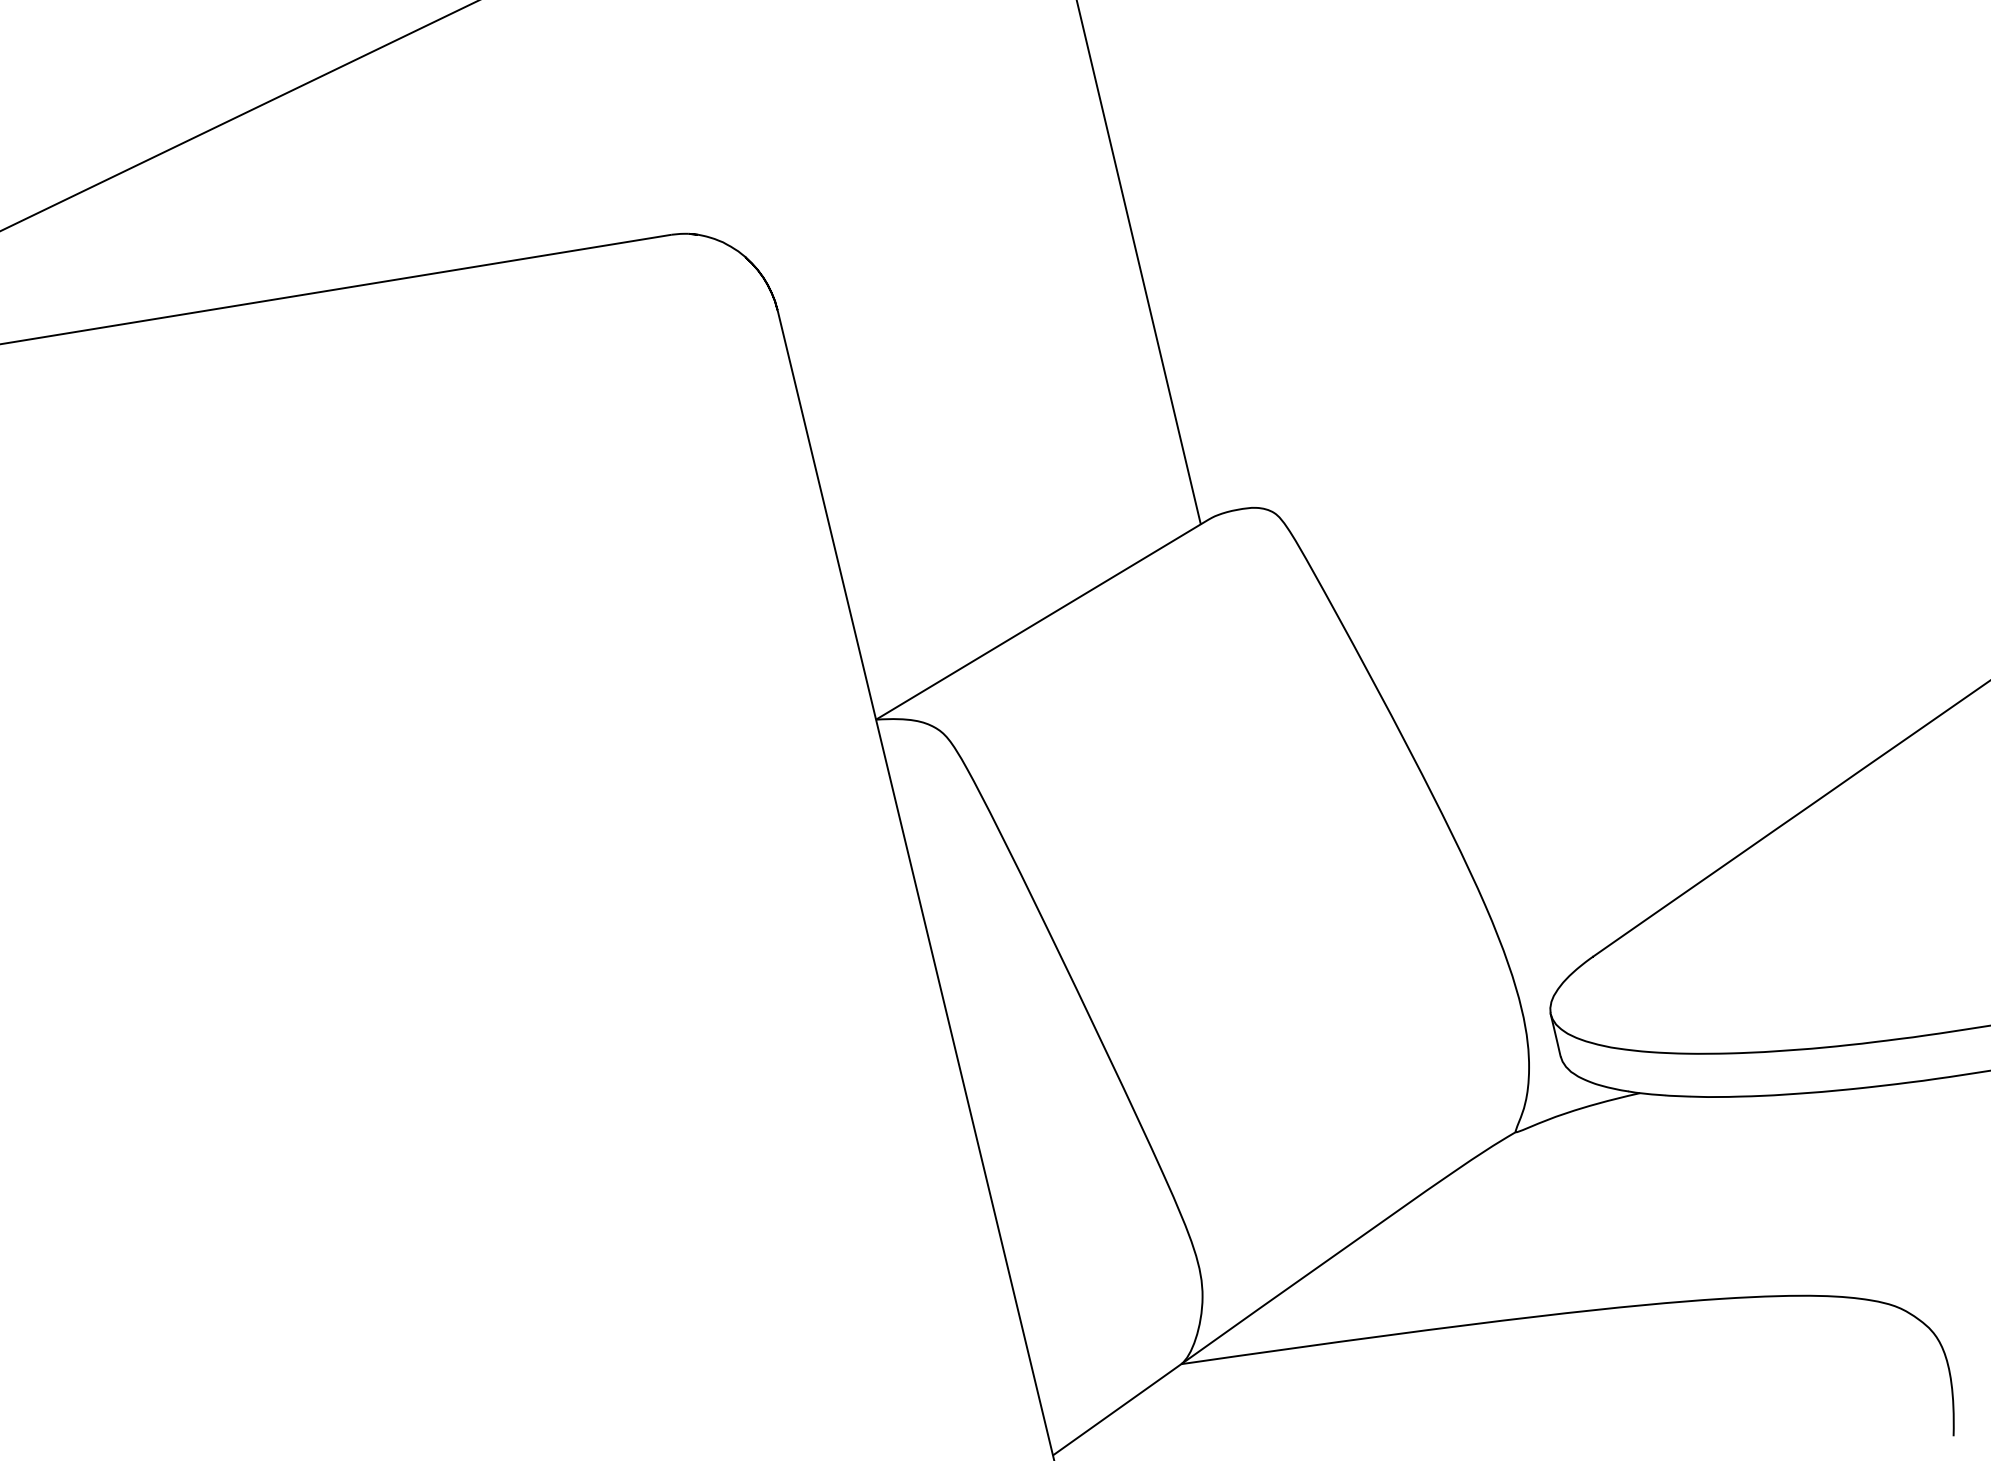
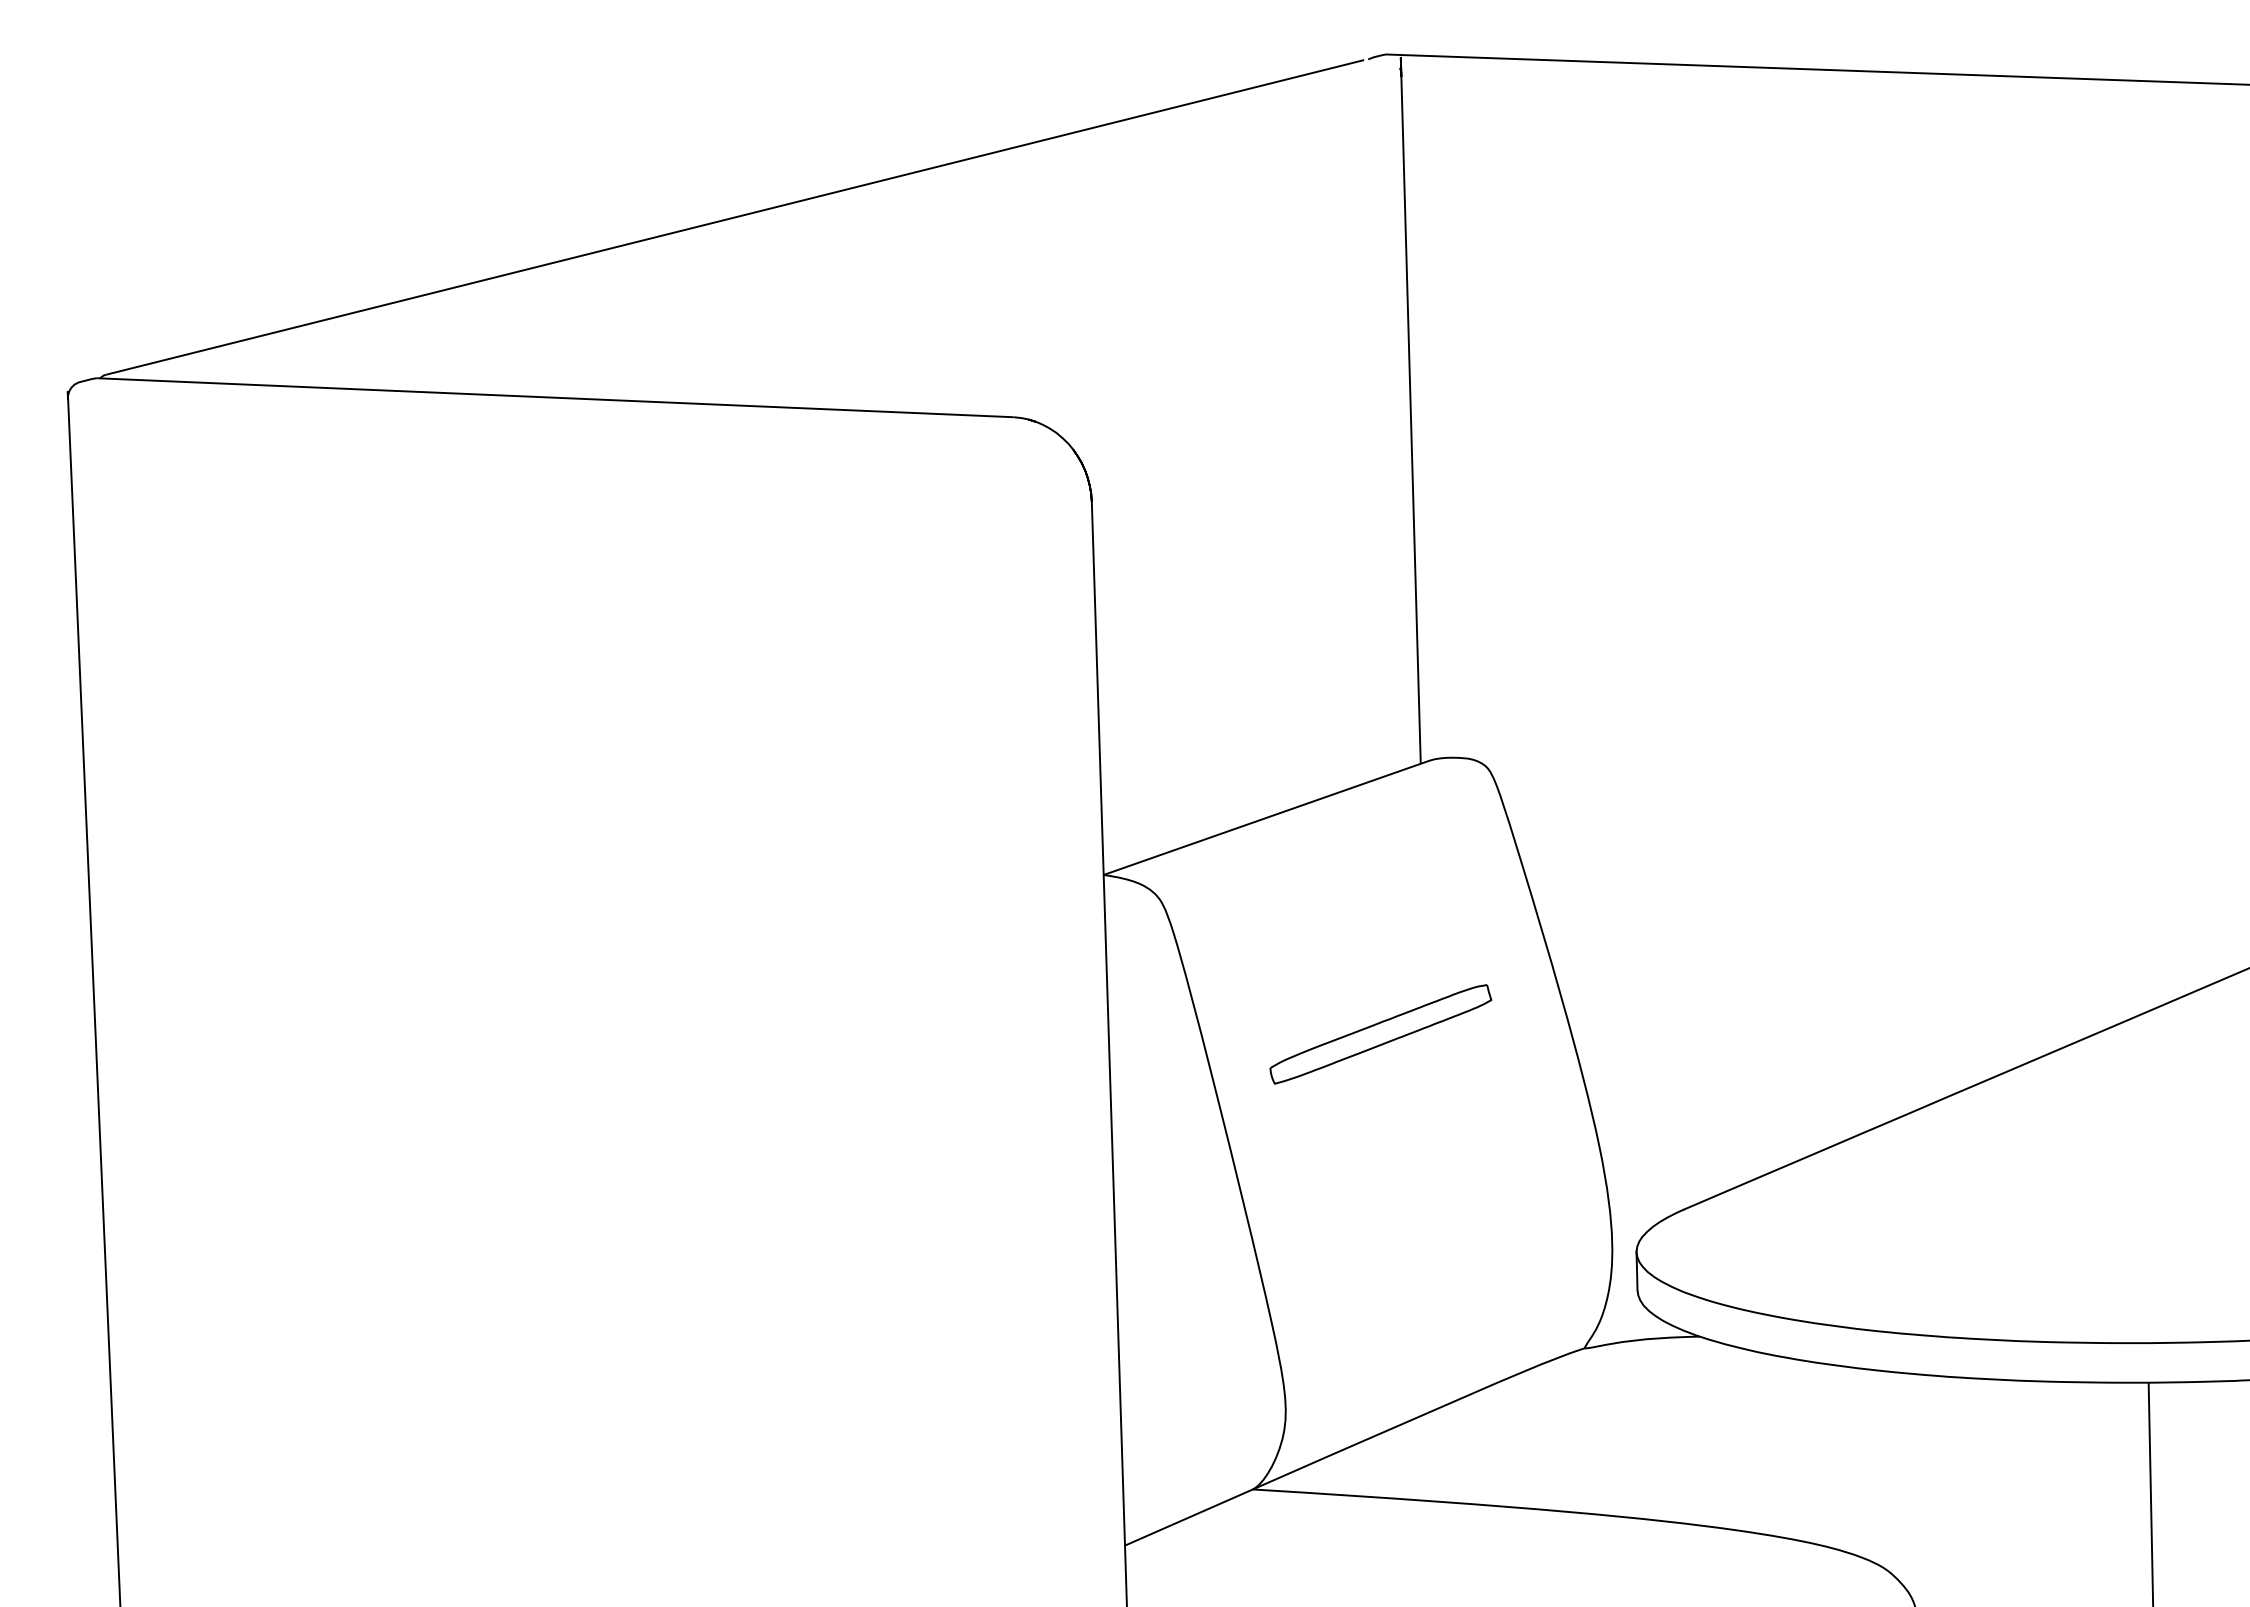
part: (1218, 832) -> (1380, 1034), added

